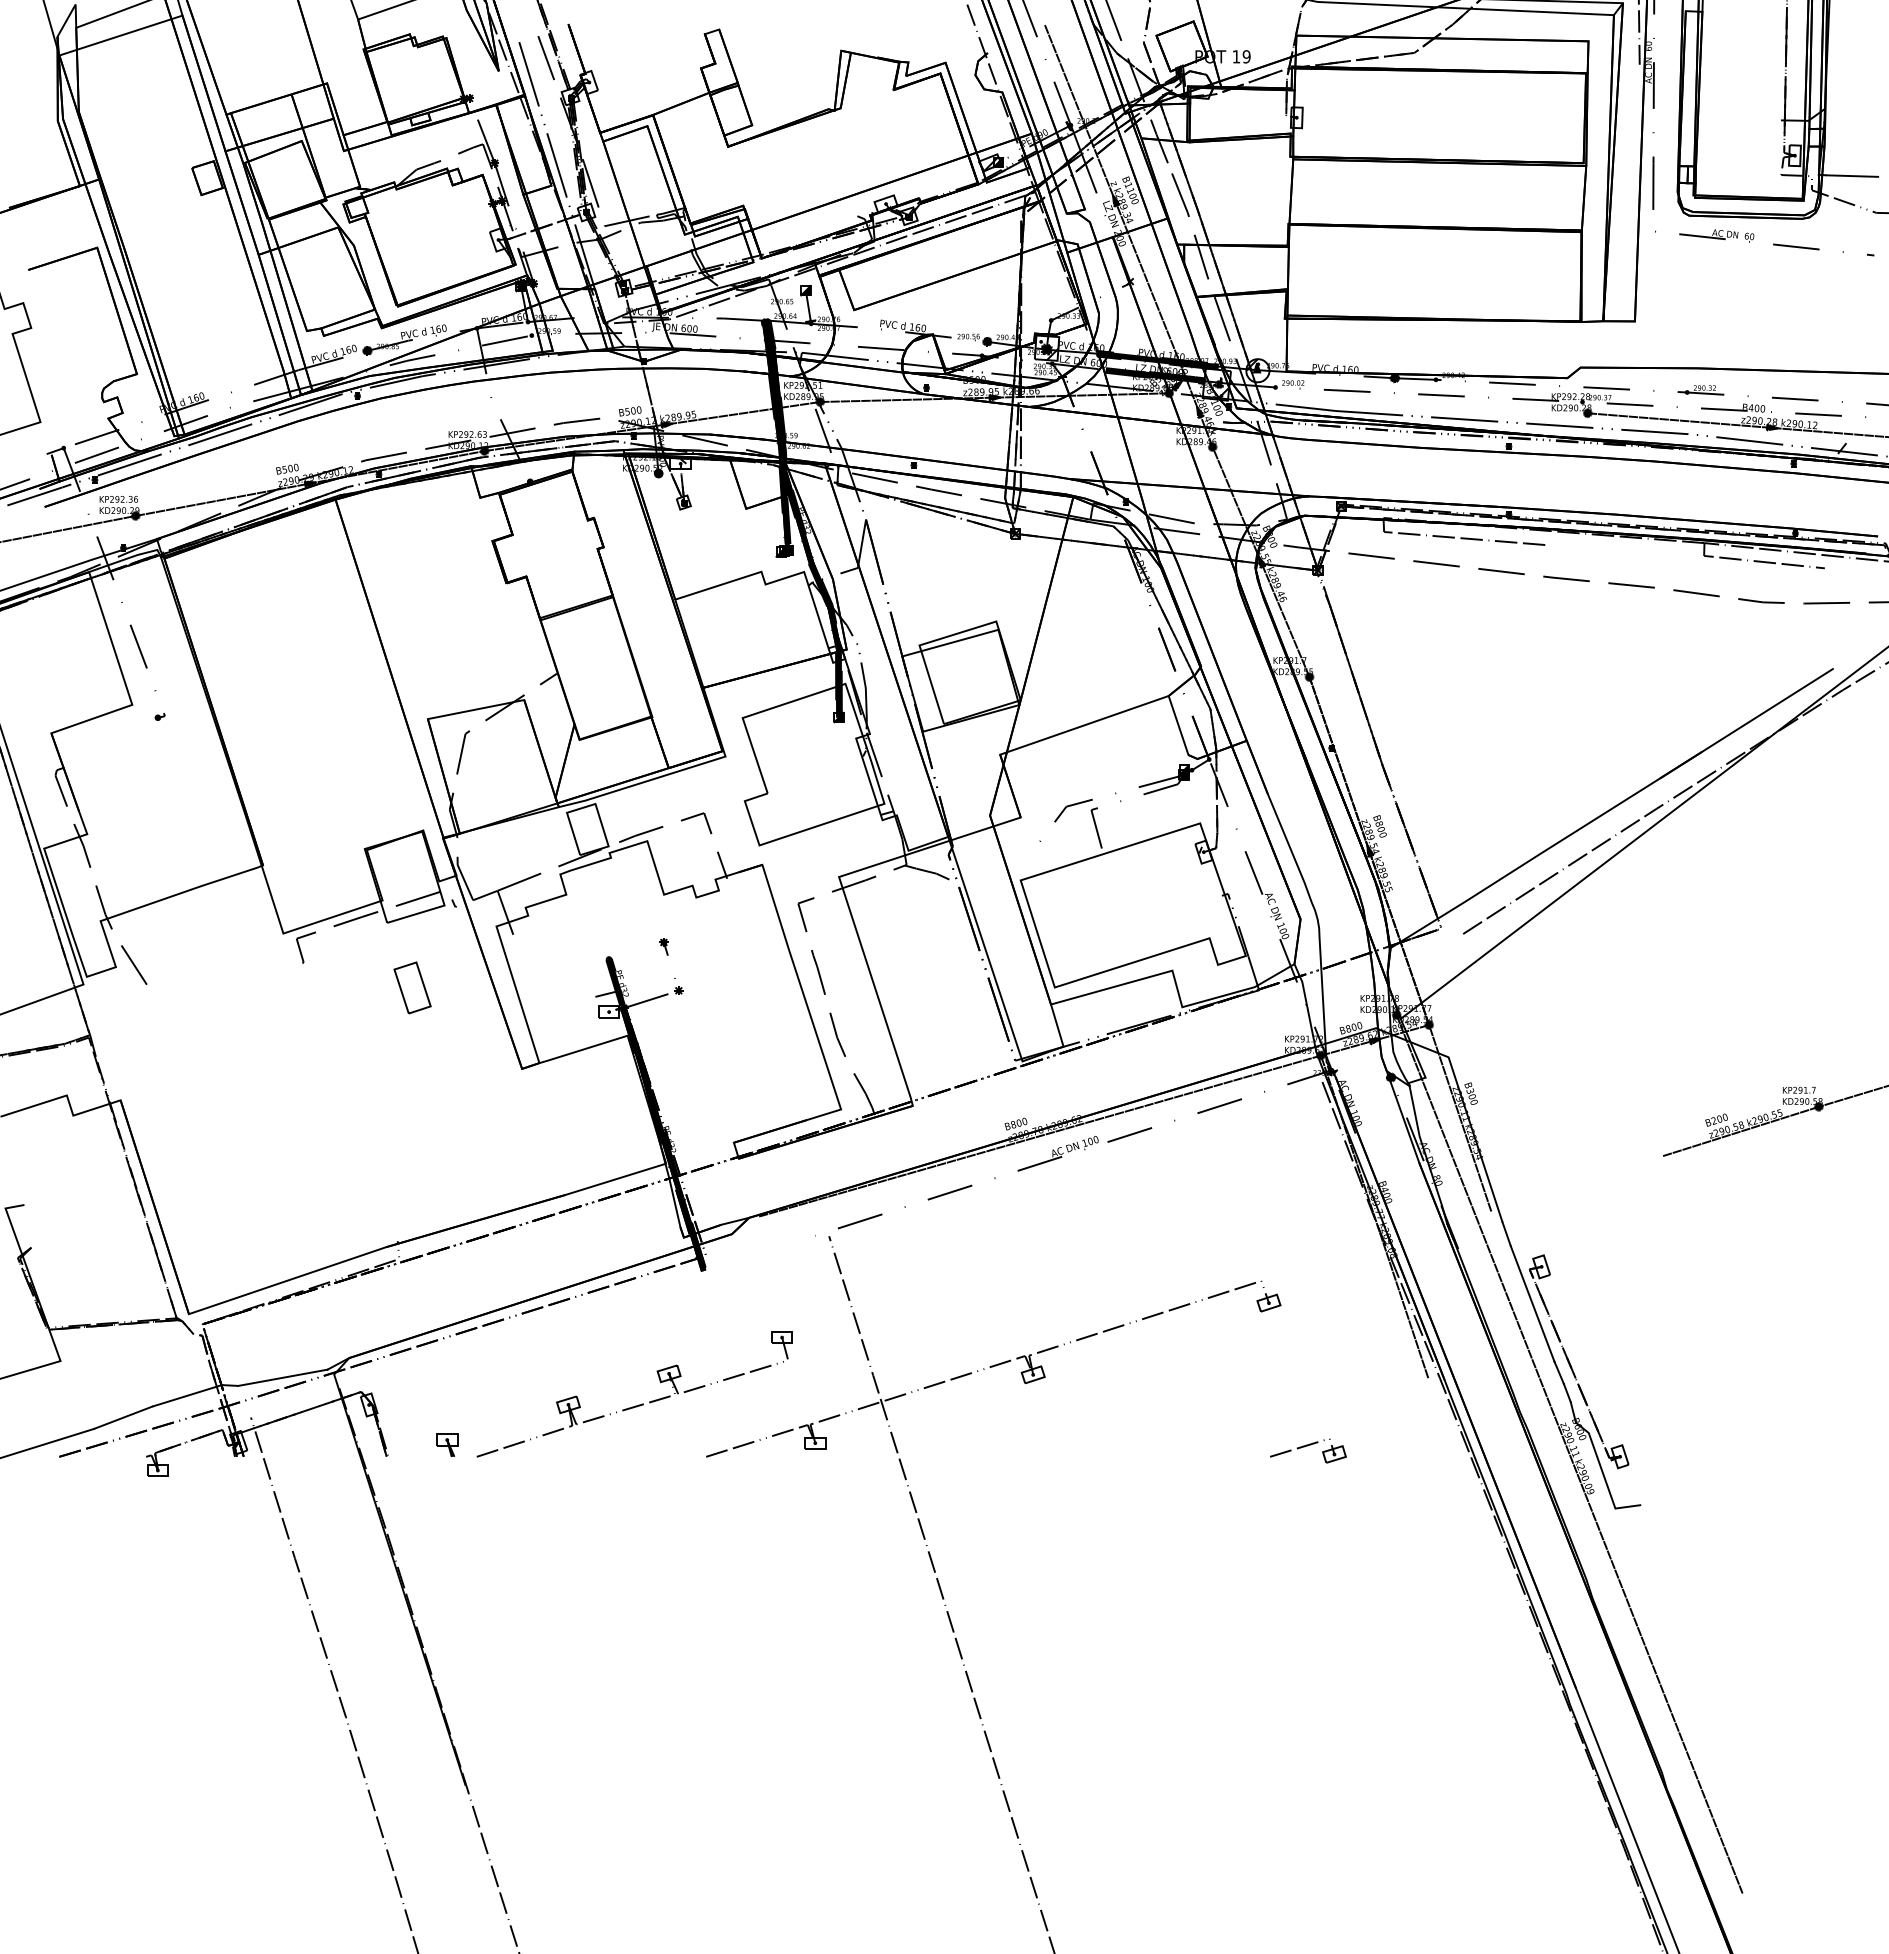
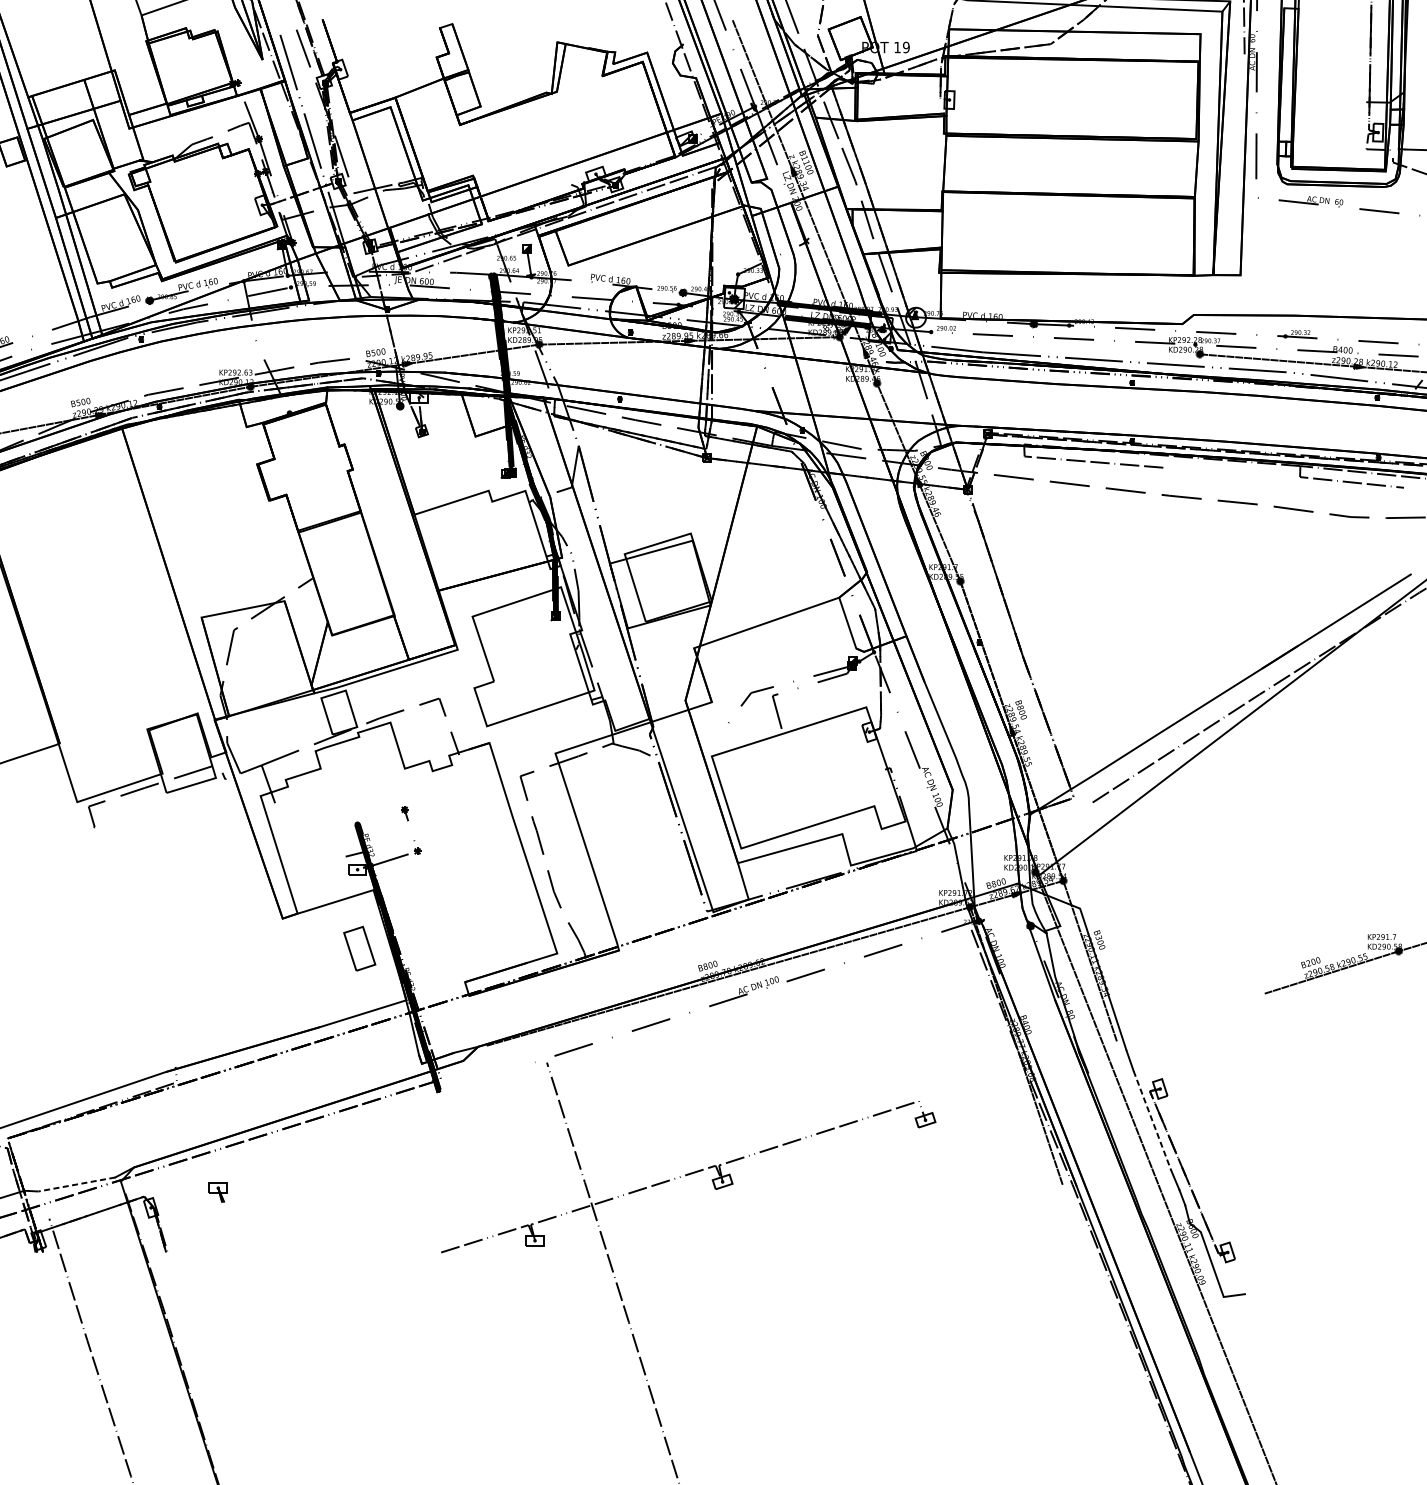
part: (412, 987) -> (359, 948), moved
line: (1532, 1303) -> (1152, 1120), solid -> dashed
line: (282, 1377) -> (76, 1184), solid -> dashed
part: (638, 1404) -> (382, 1207), removed
part: (447, 1444) -> (218, 1191), moved
part: (1308, 1450) -> (959, 1247), removed

